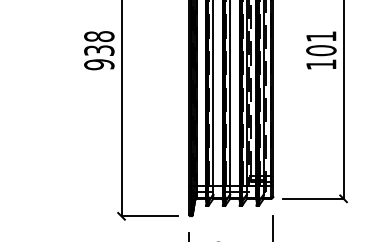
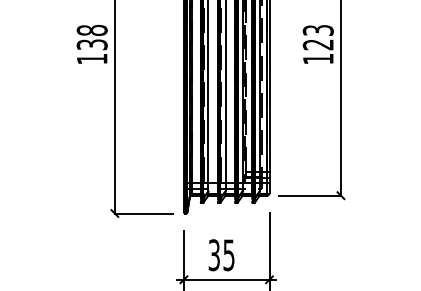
text: (320, 43) -> (317, 37), 101 -> 123
text: (98, 64) -> (91, 58), 938 -> 138

